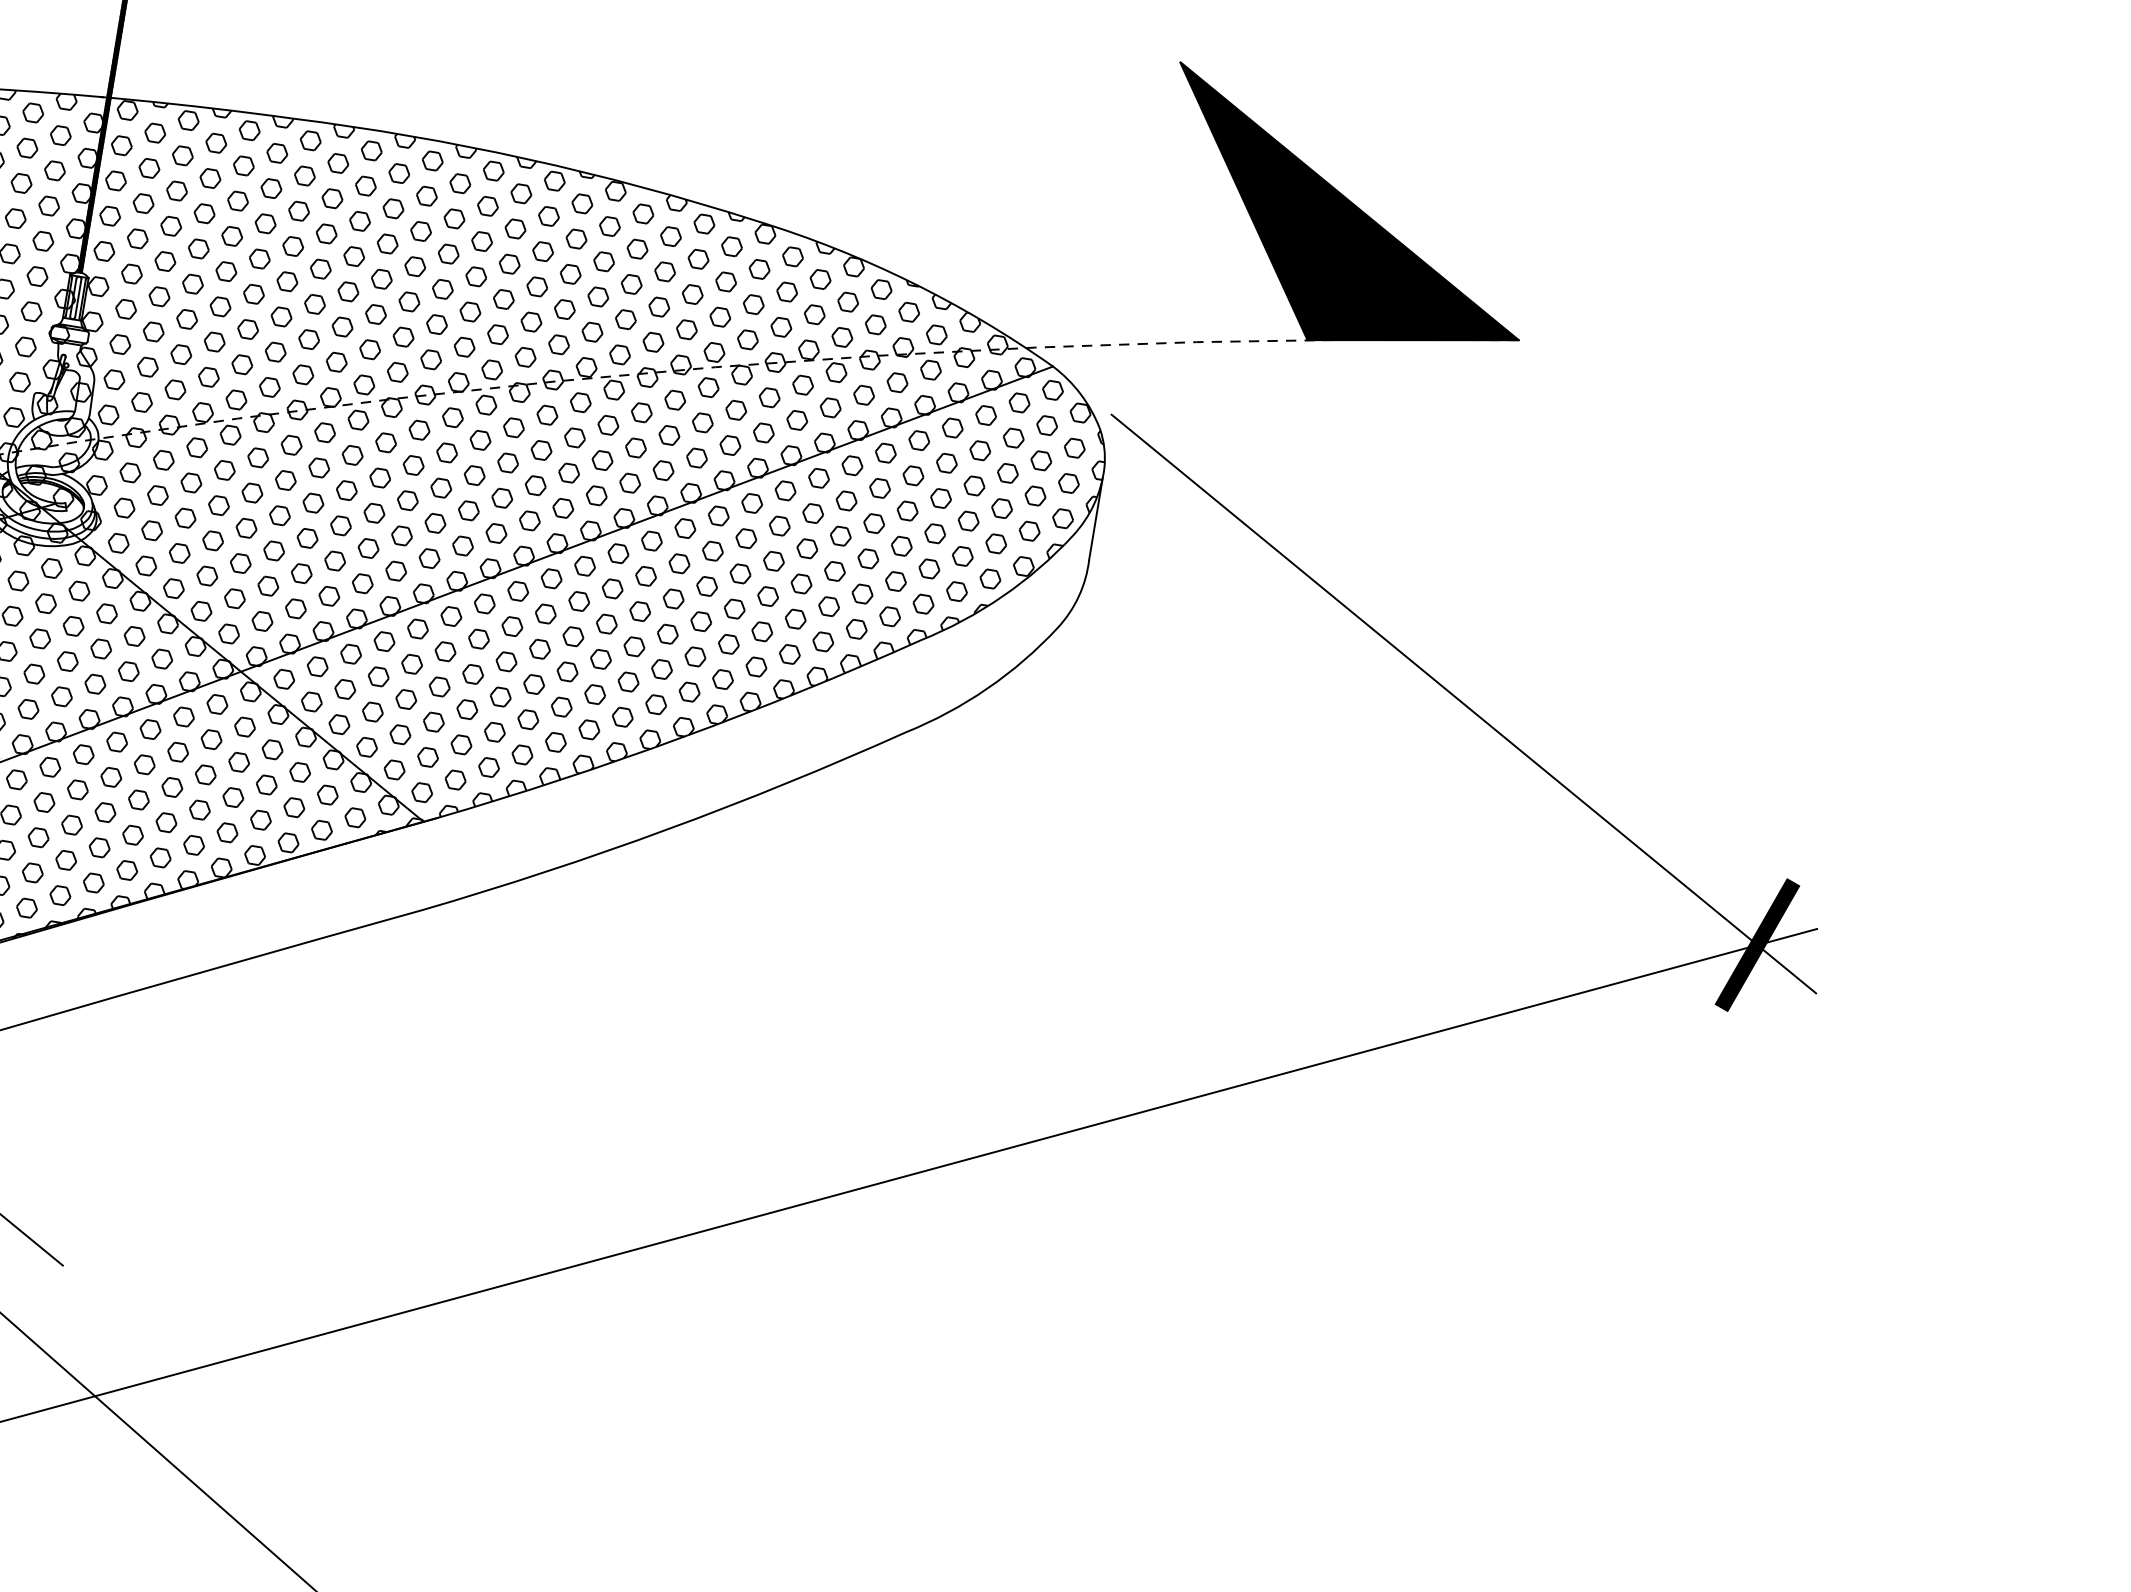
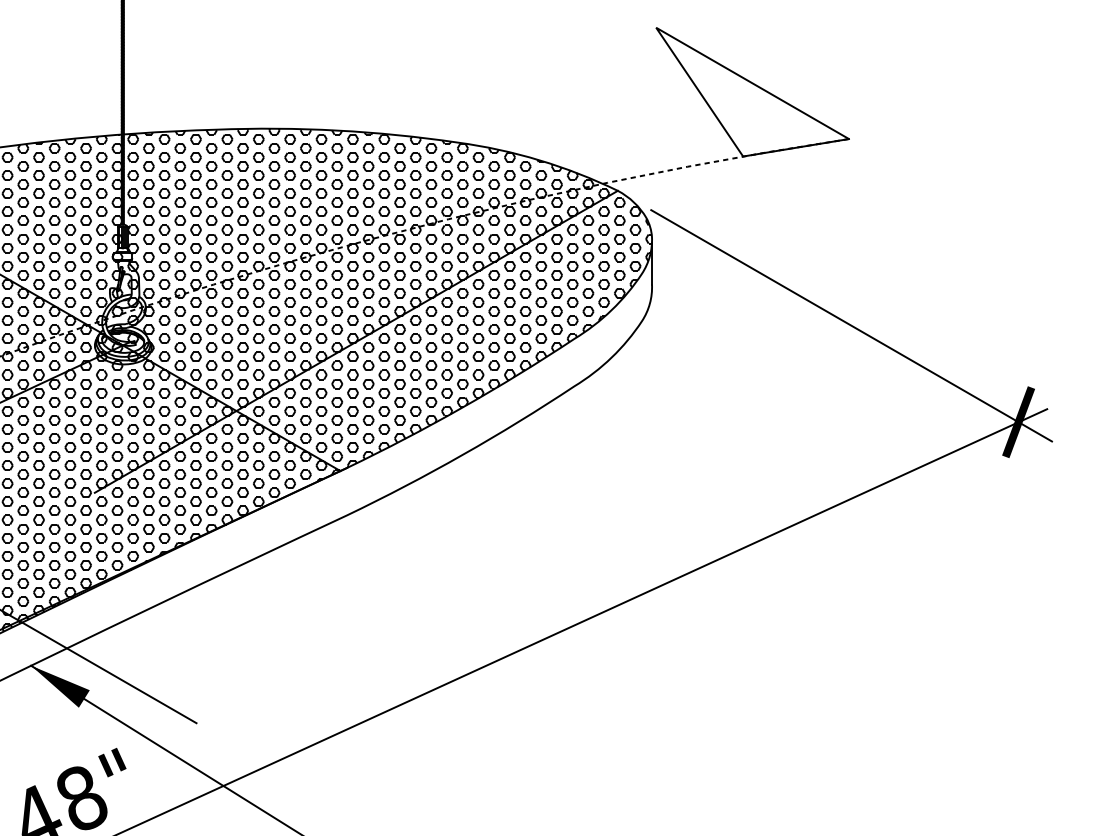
fill: (1346, 216) -> (752, 91), removed

